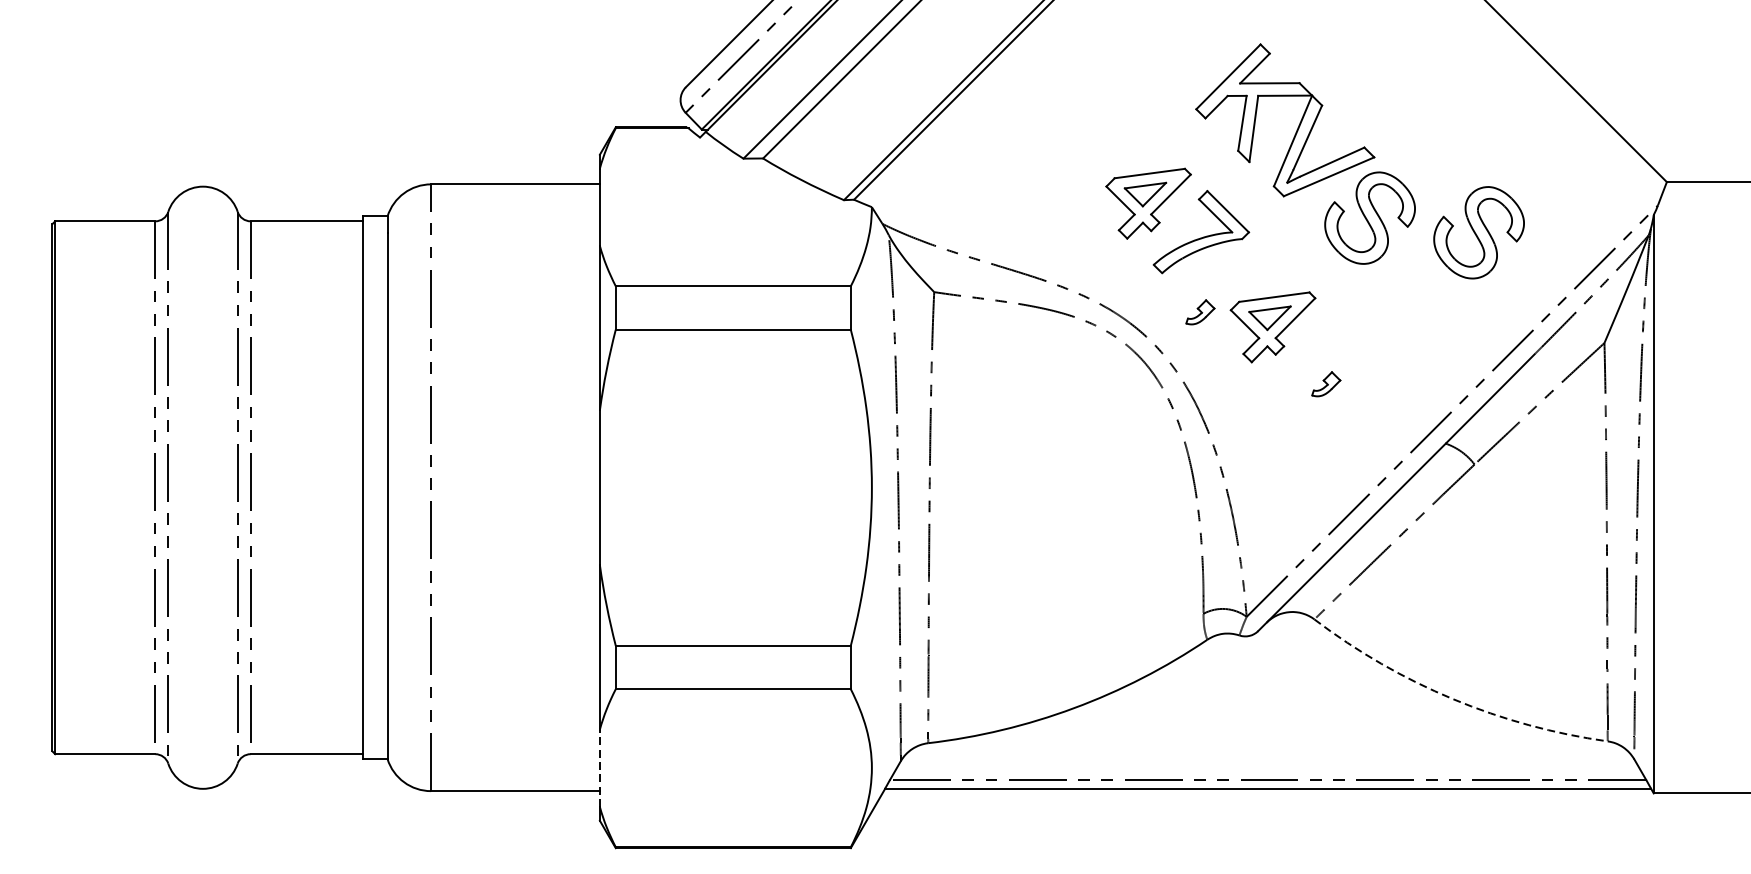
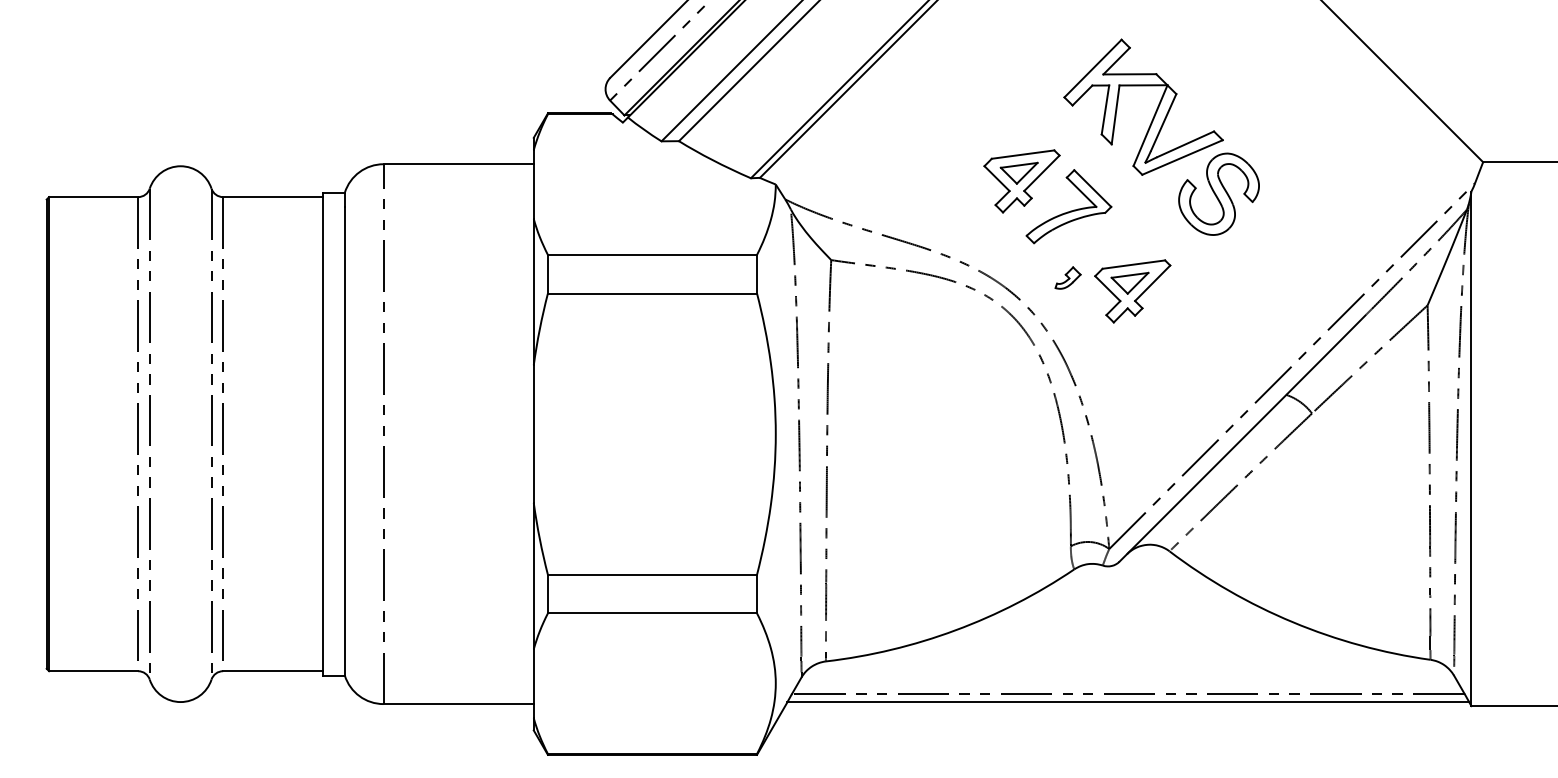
part: (1478, 231) -> (1315, 206), removed
part: (1325, 383) -> (1179, 341), removed
arc: (1453, 699) -> (1293, 622), dashed -> solid
line: (599, 767) -> (533, 683), dashed -> solid

